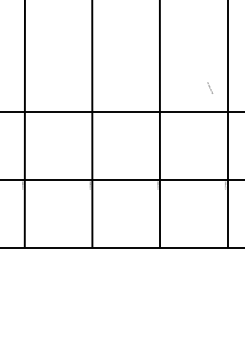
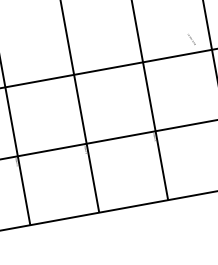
text: (209, 87) -> (190, 39), moved

